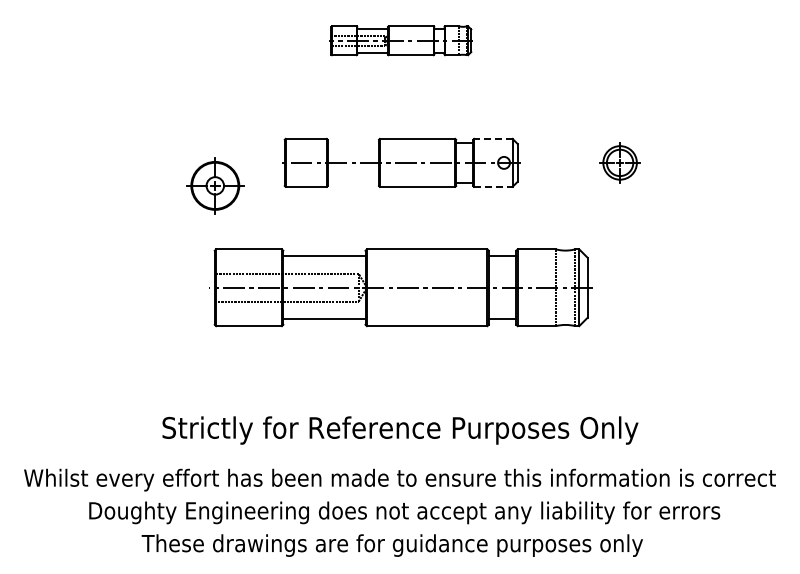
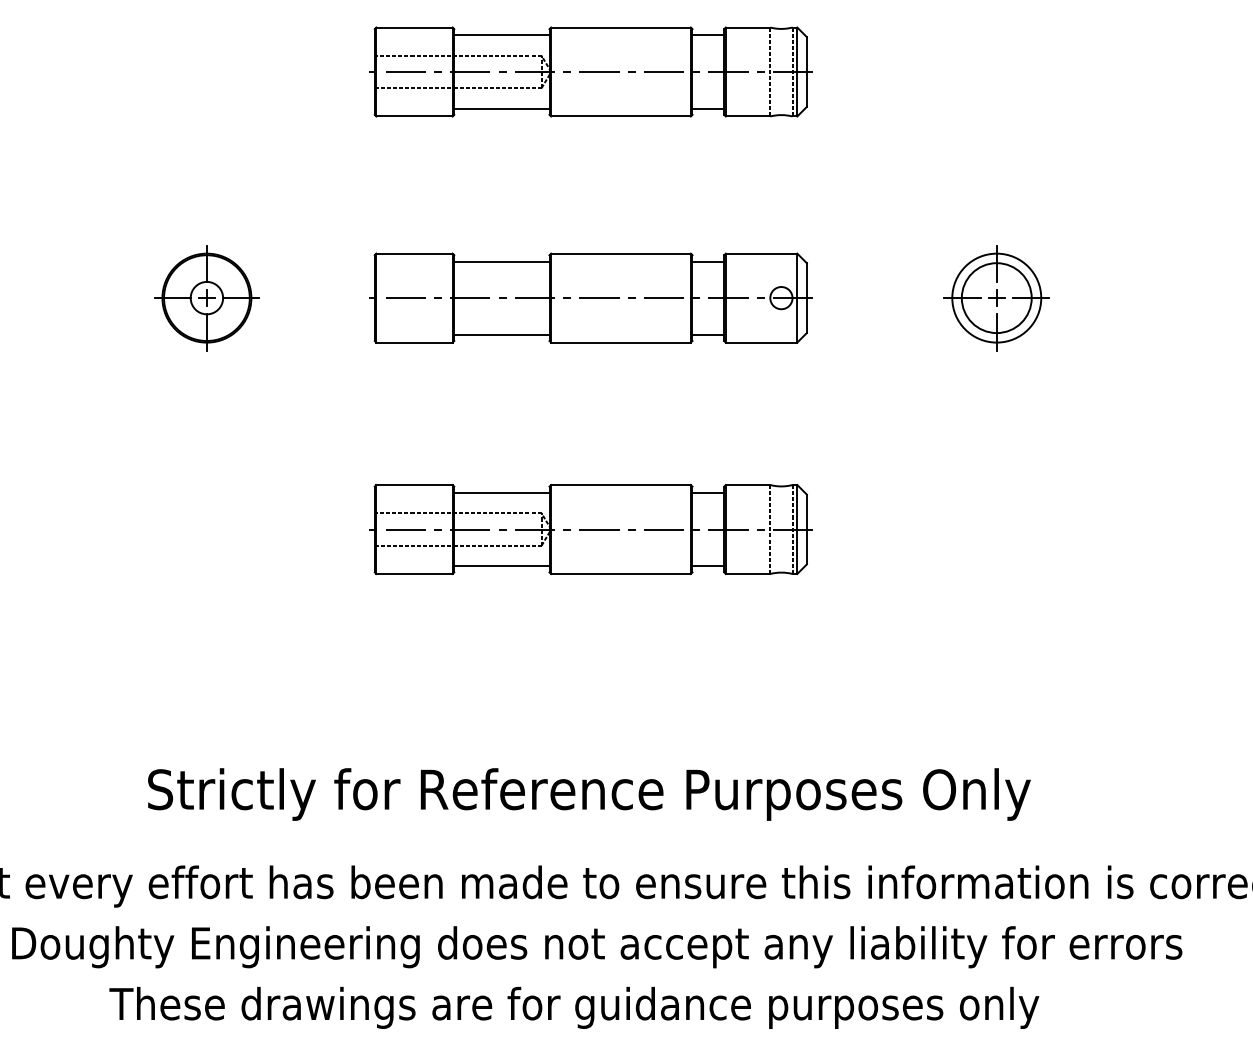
part: (401, 40) -> (591, 71), size x1.67
line: (492, 138) -> (760, 252), dashed -> solid
line: (353, 143) -> (502, 262), added
part: (619, 162) -> (995, 297), size x1.43
line: (353, 182) -> (502, 334), added
part: (215, 185) -> (207, 297), moved
line: (493, 186) -> (761, 341), dashed -> solid
part: (401, 287) -> (591, 529), size x0.62

